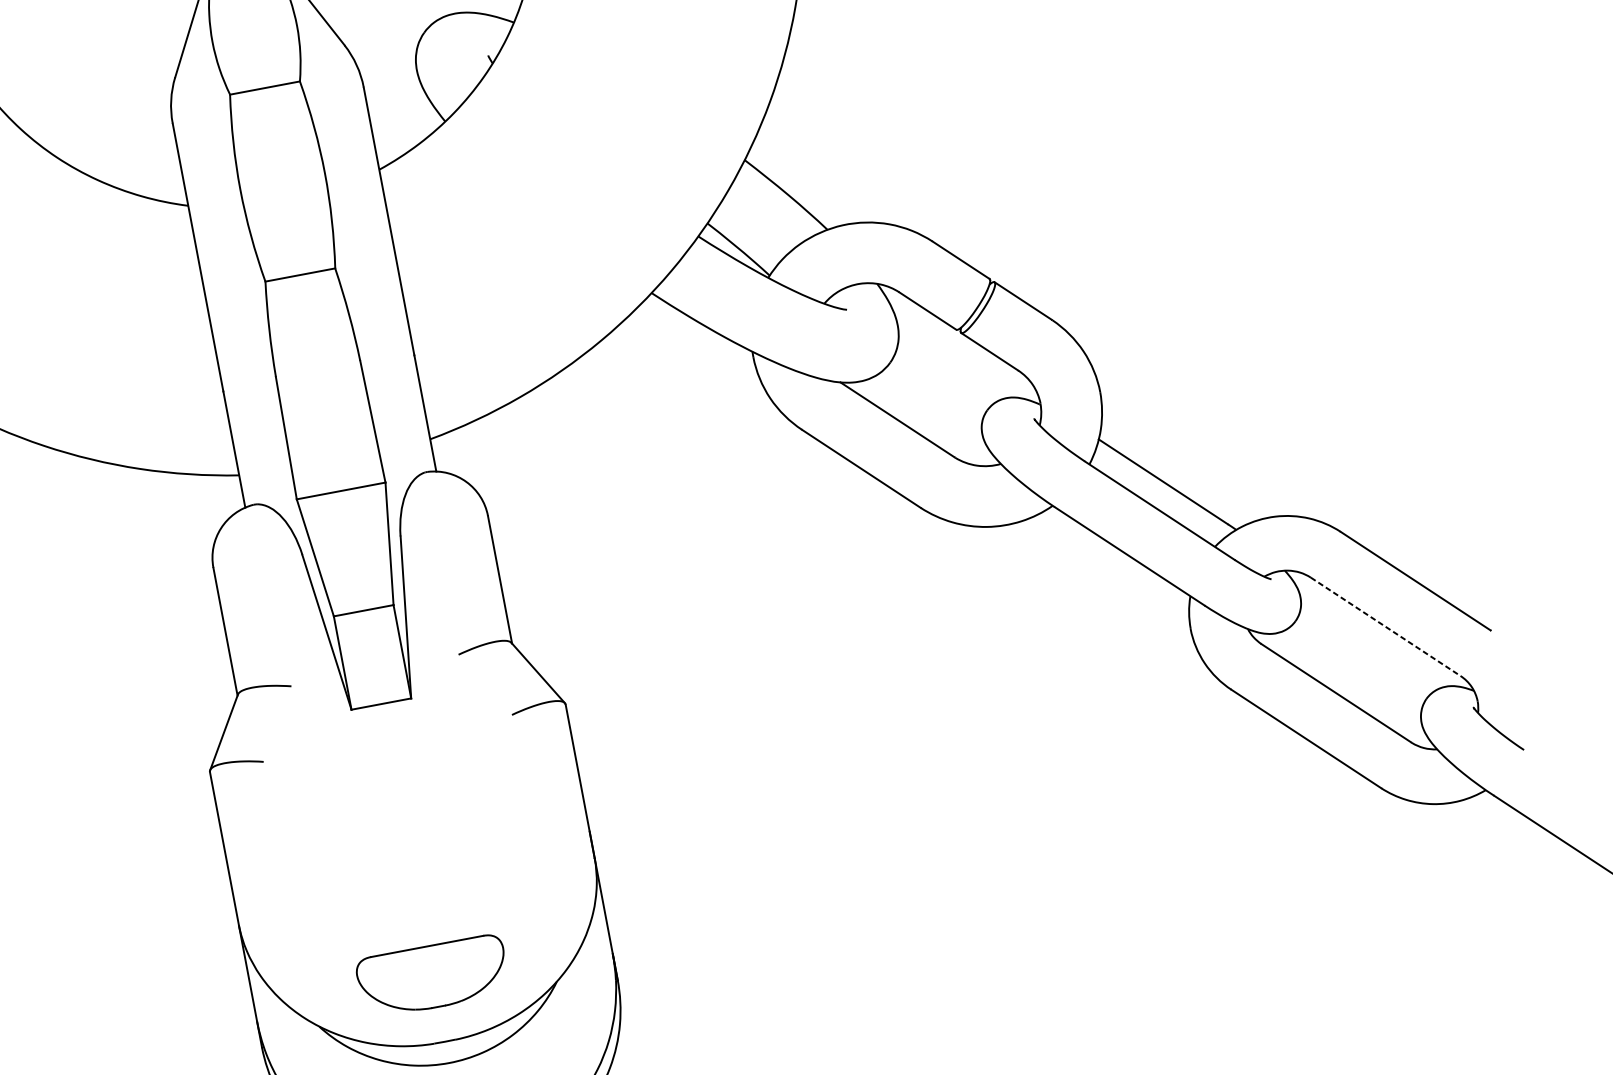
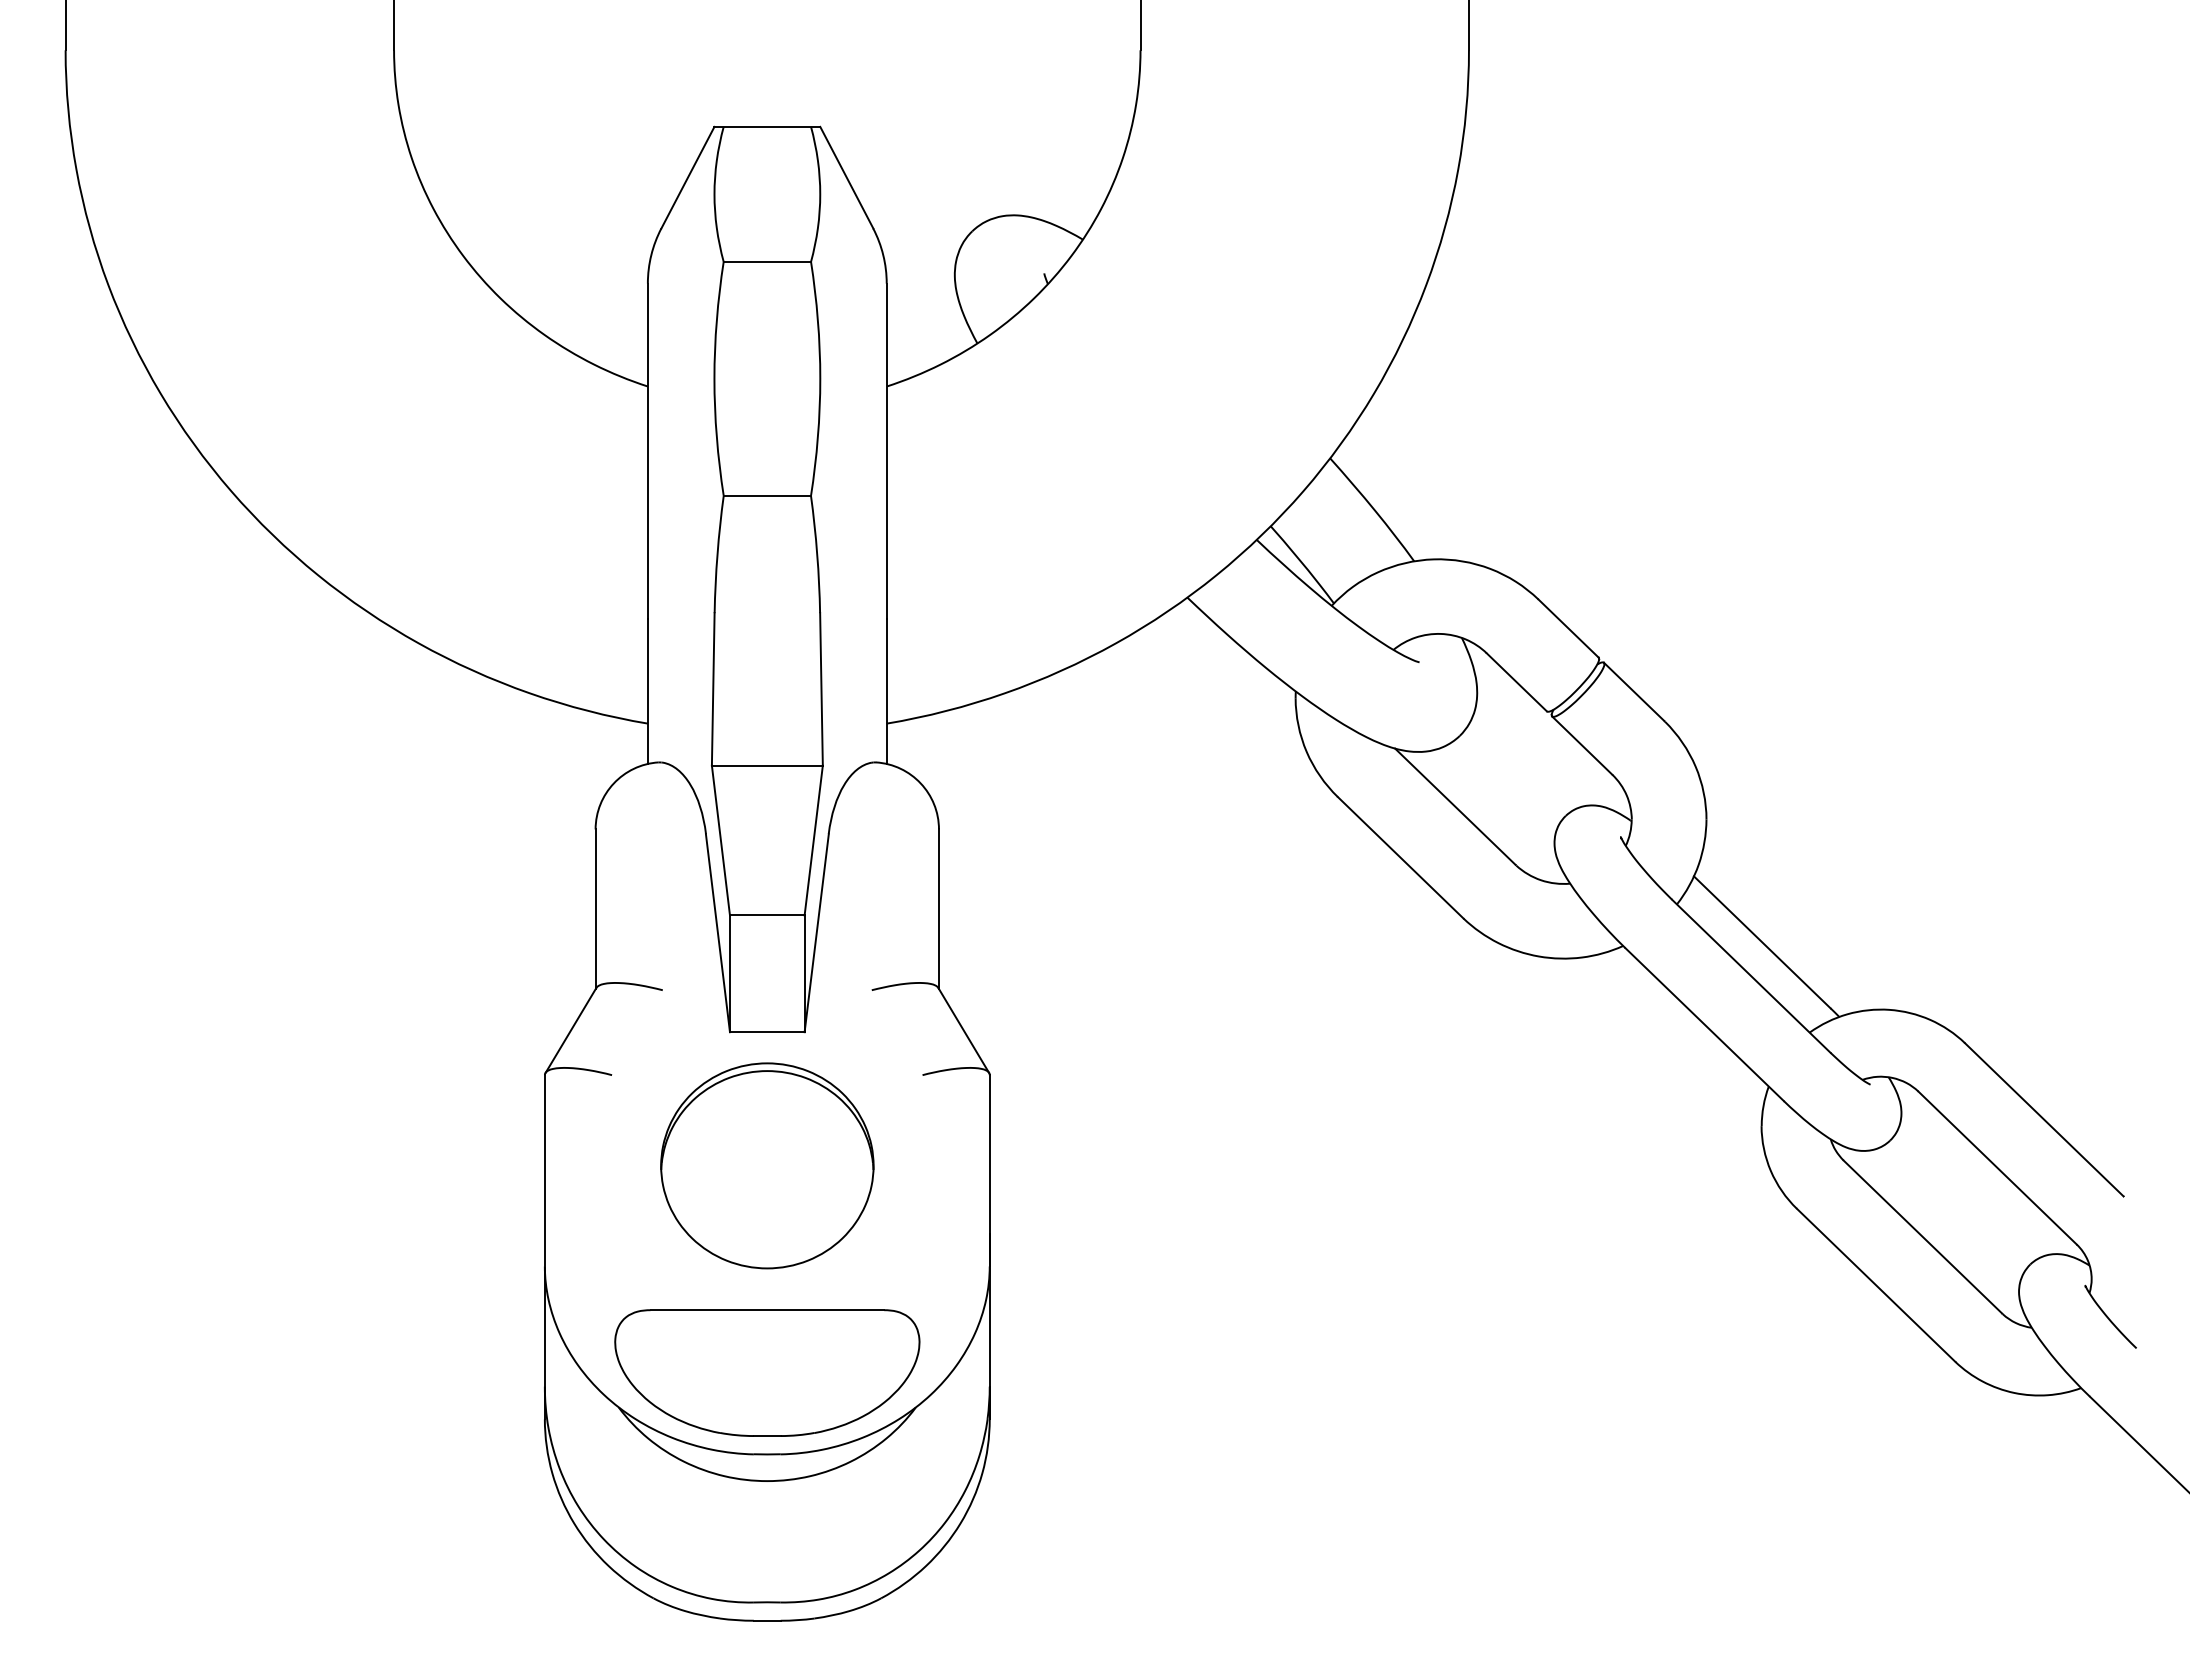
line: (1385, 627) -> (1997, 1168), dashed -> solid
part: (401, 810) -> (767, 1165), added
part: (432, 976) -> (767, 1372), size x1.67

